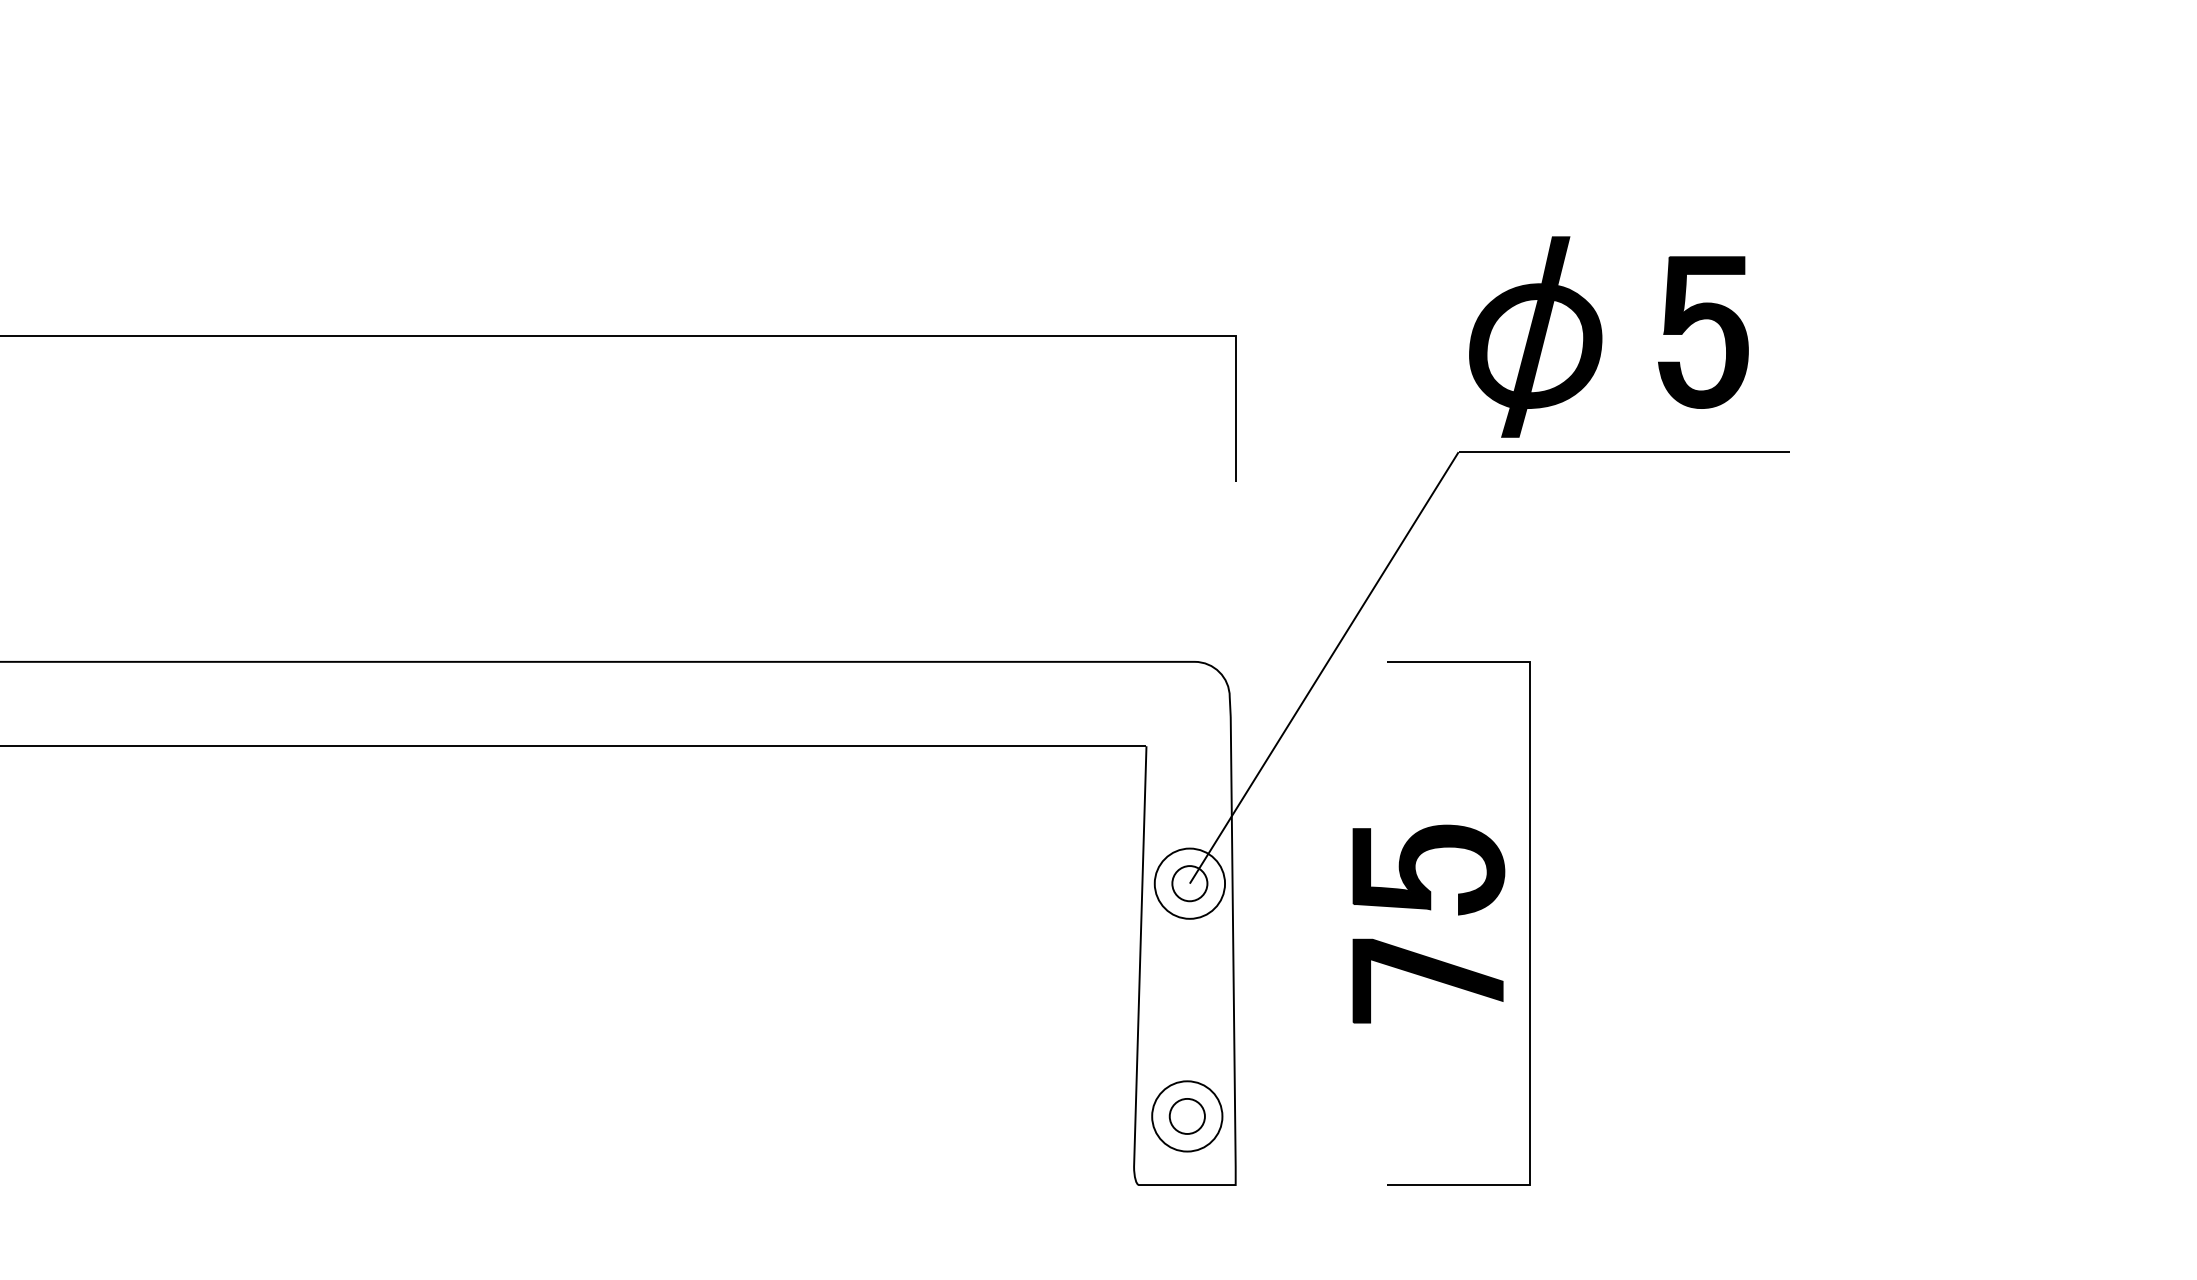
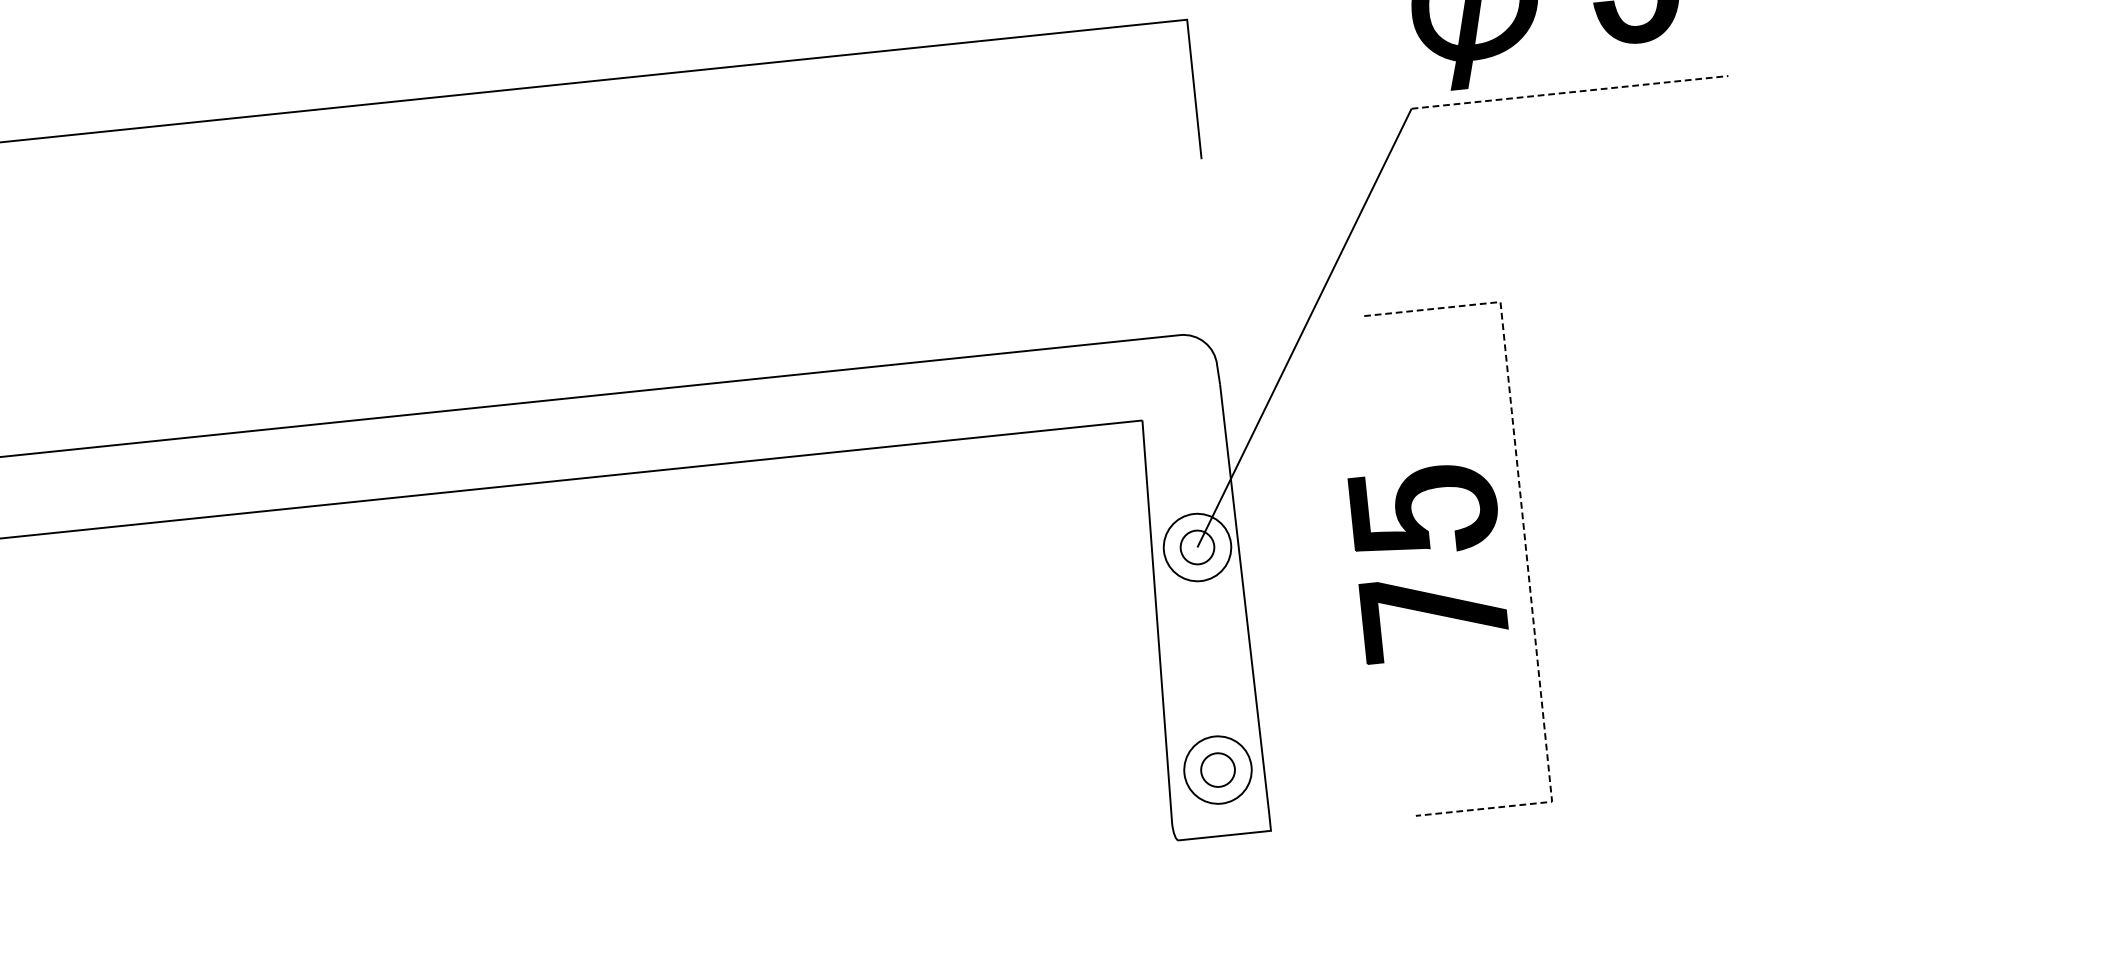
line: (1624, 452) -> (1570, 92), solid -> dashed
line: (1529, 923) -> (1525, 552), solid -> dashed

